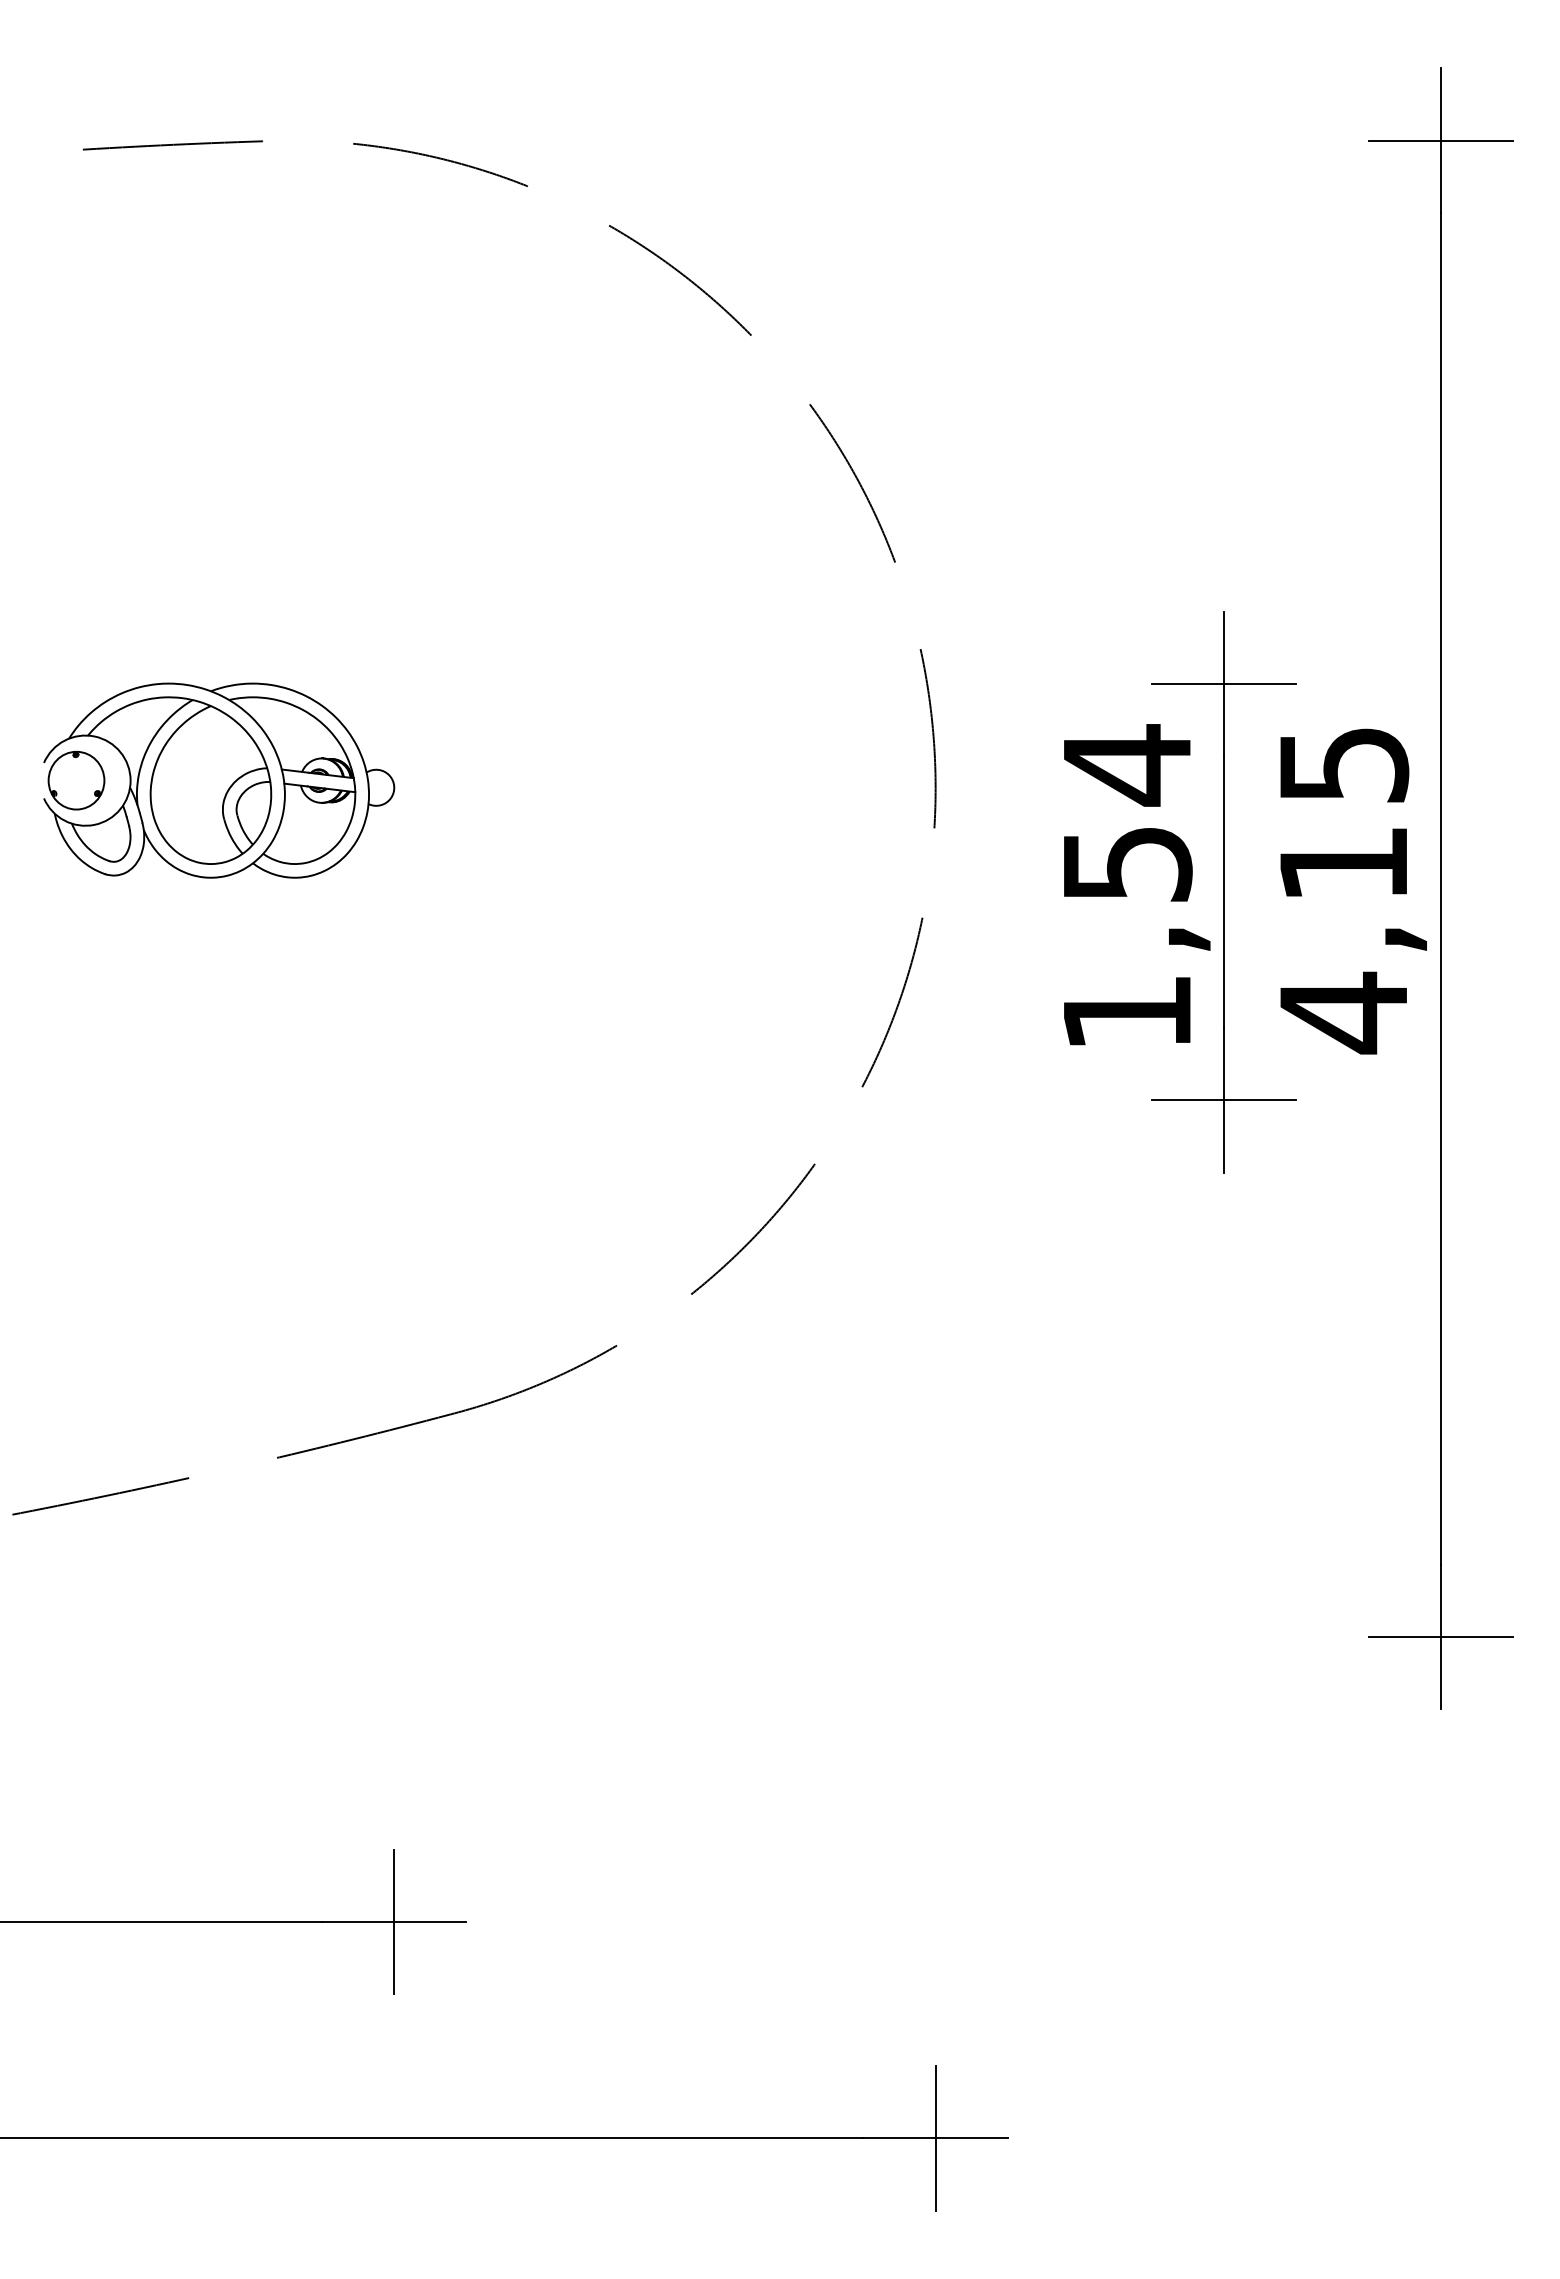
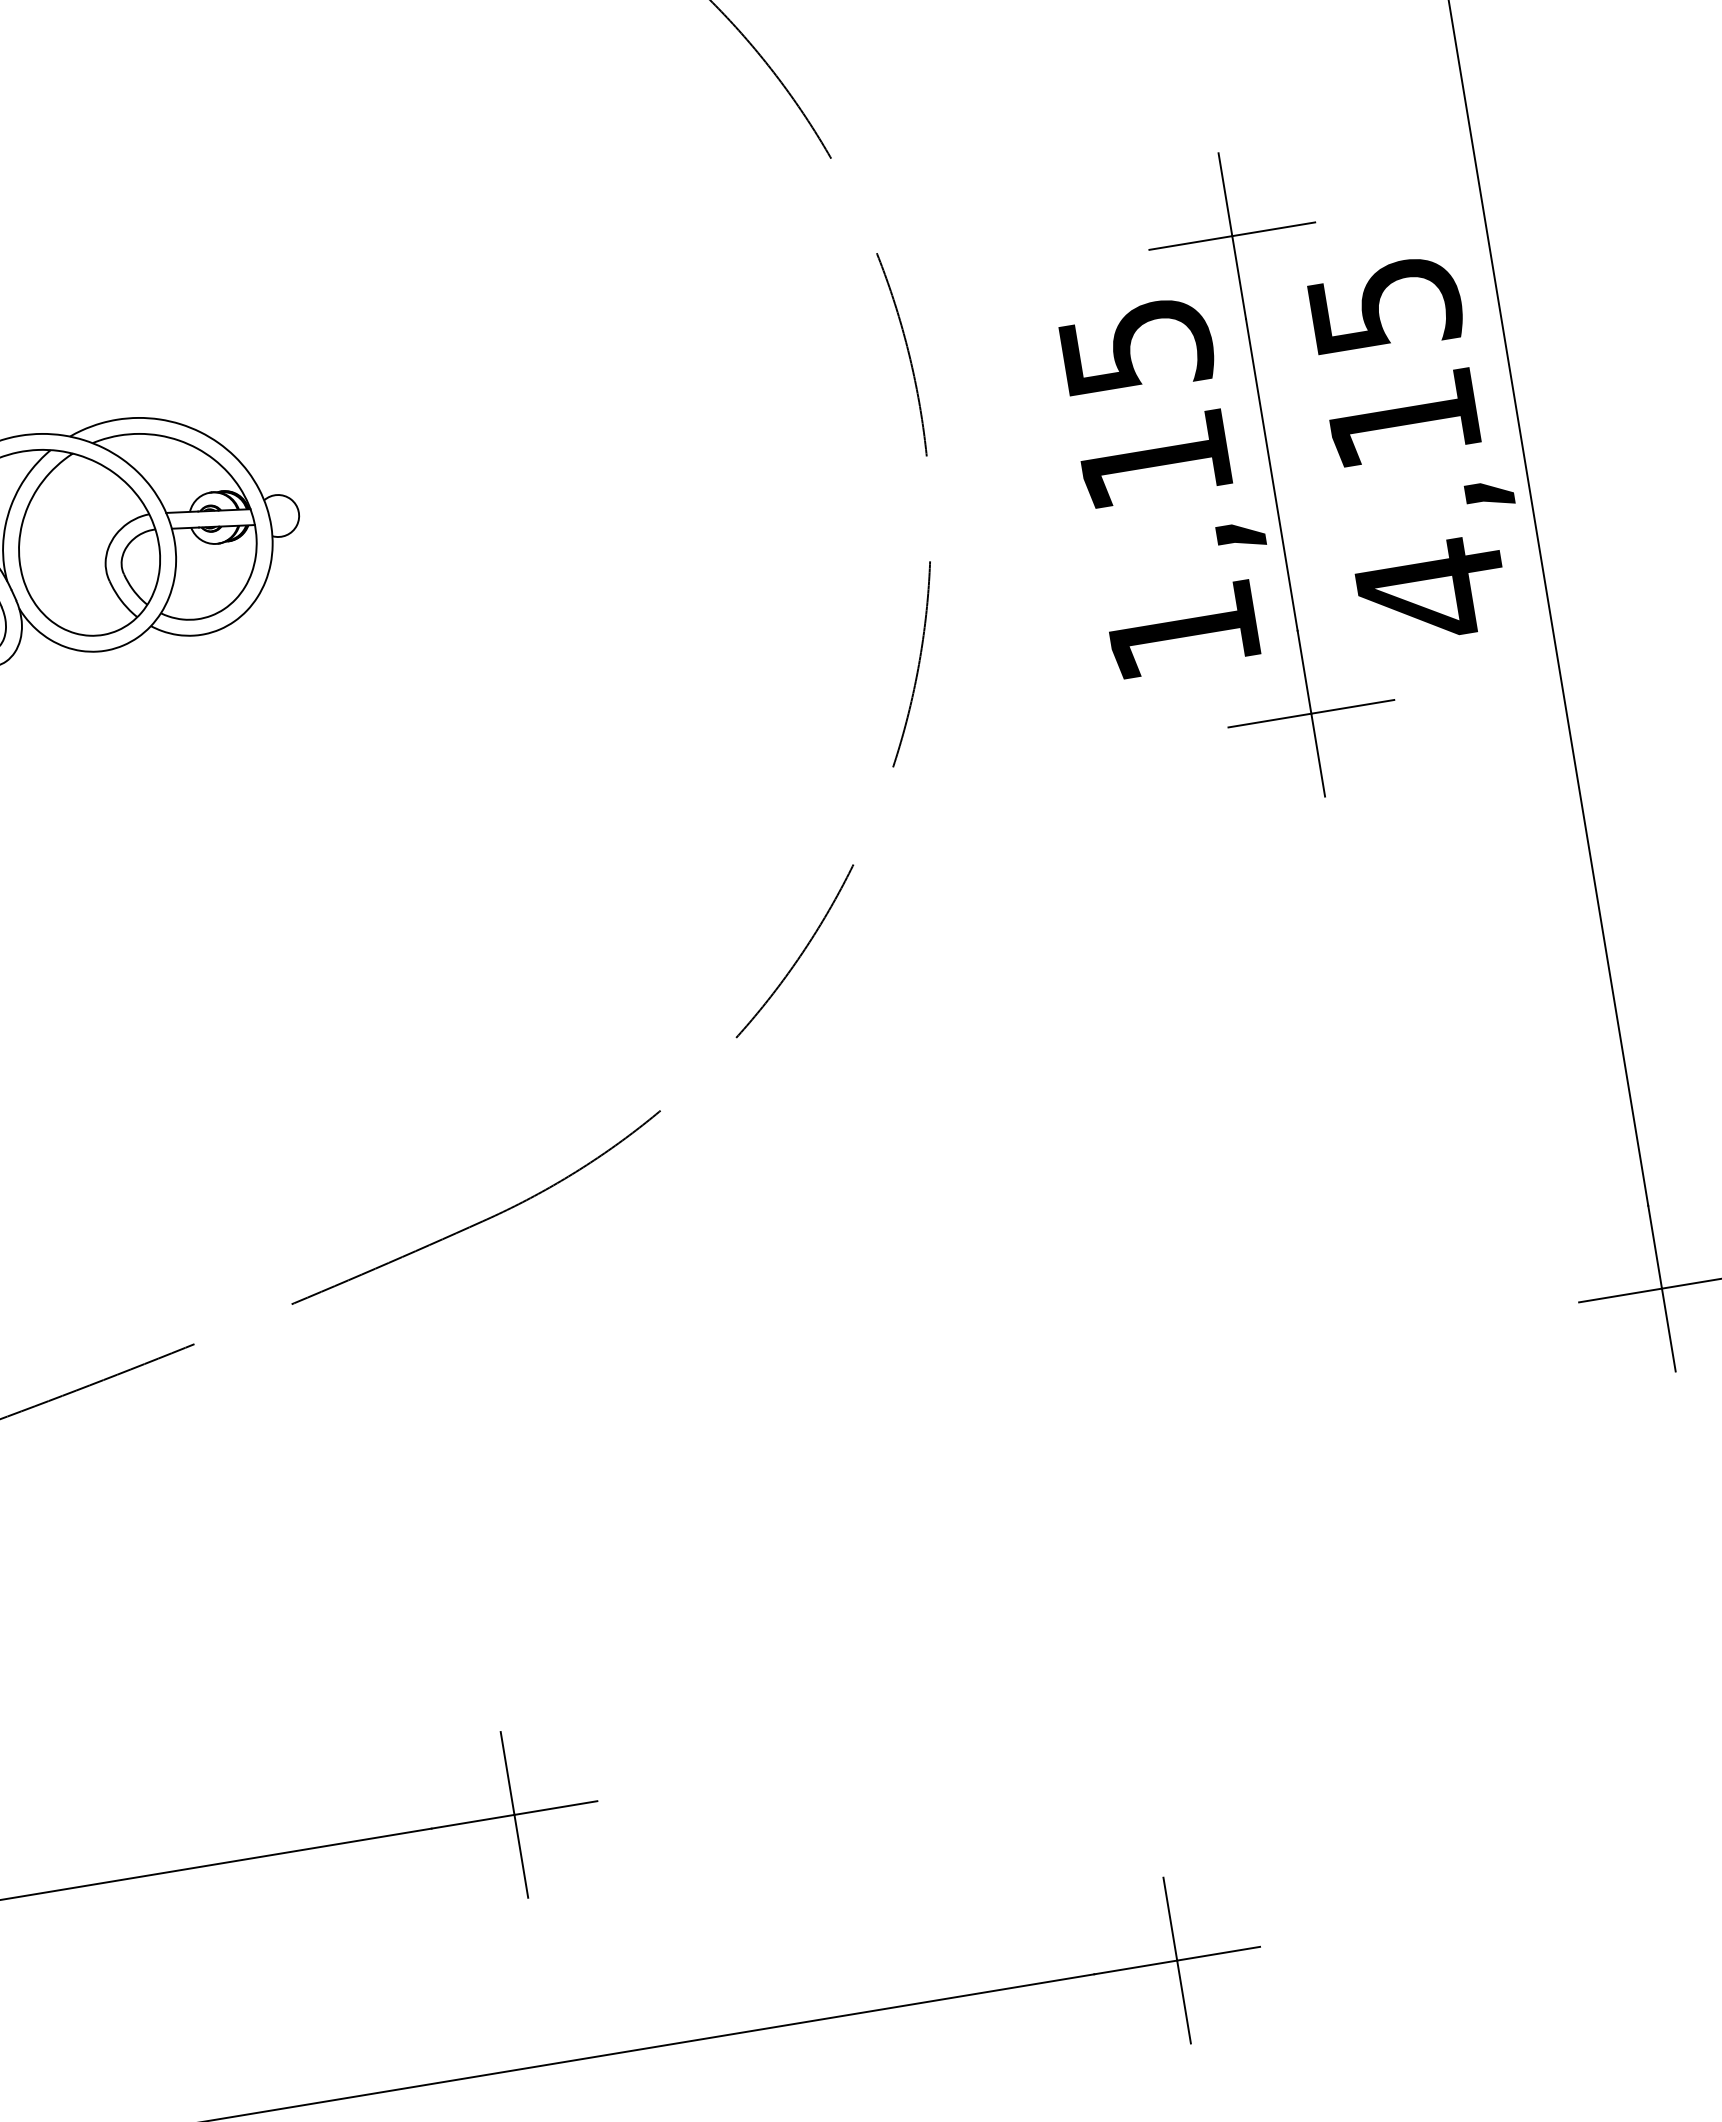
text: (1128, 812) -> (1146, 401), 1,54 -> 1,15

